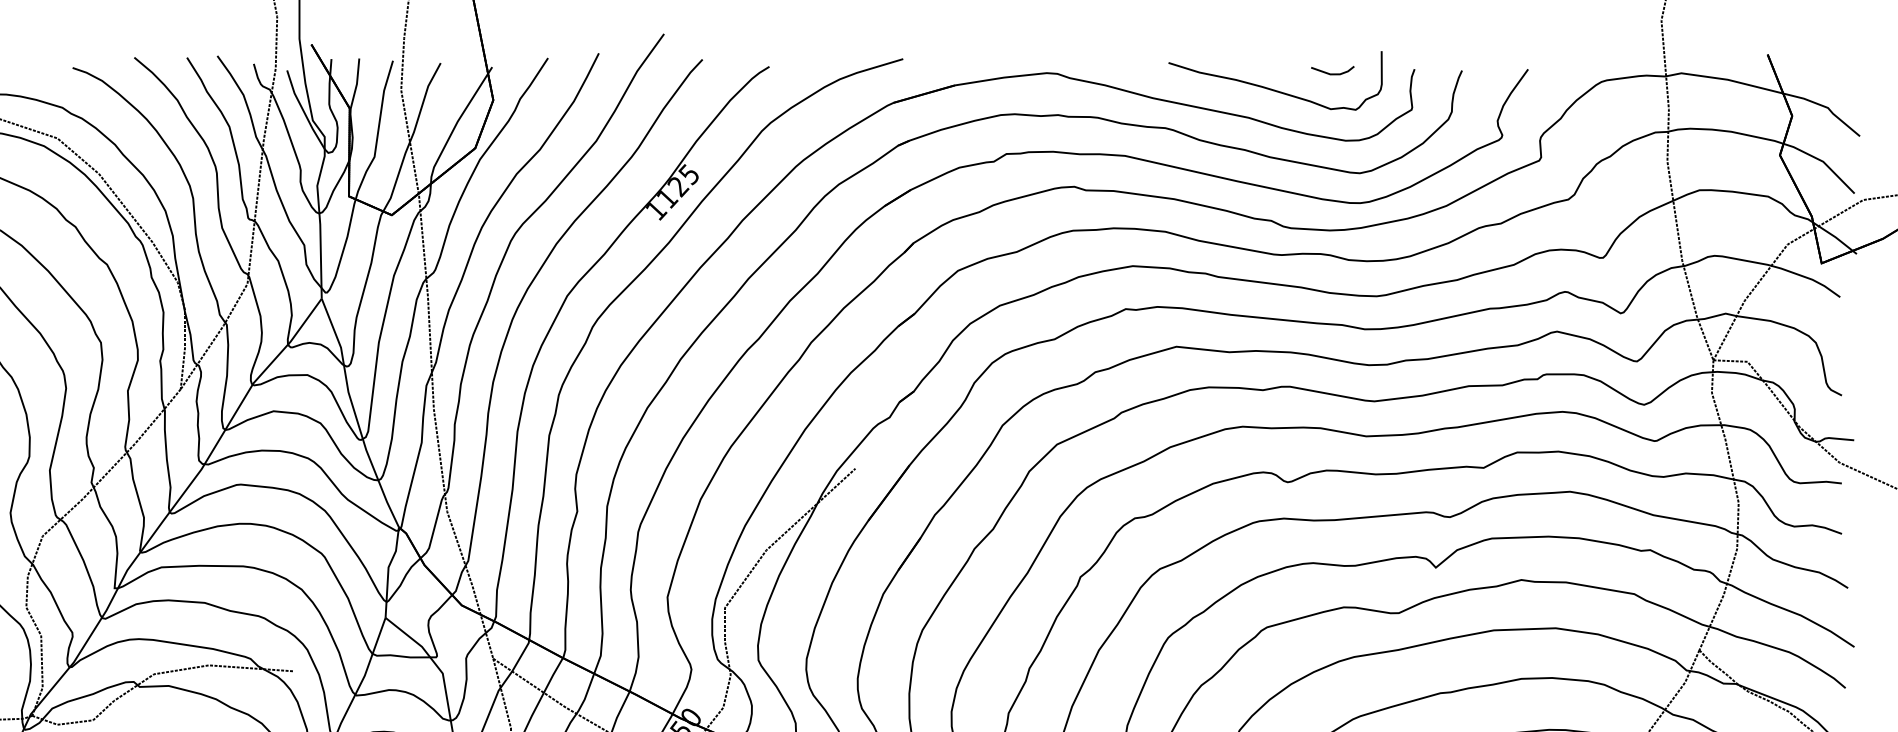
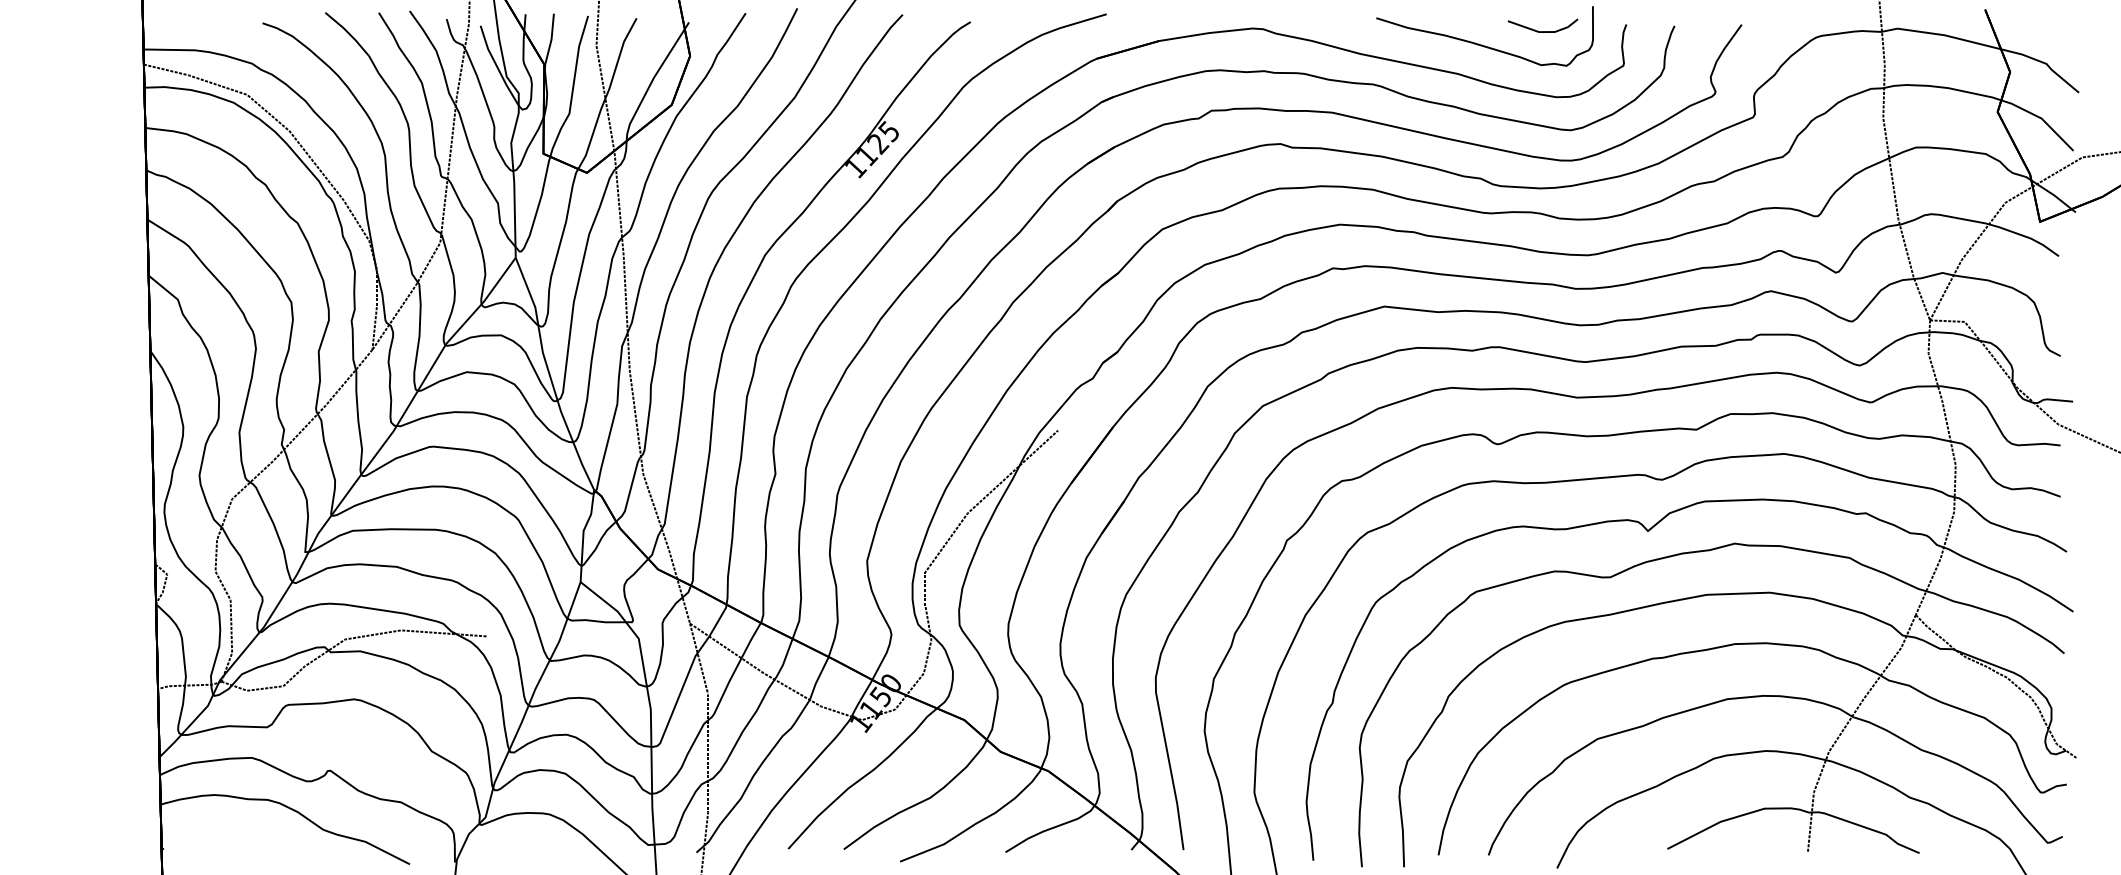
part: (1333, 70) -> (1543, 25), size x1.6

